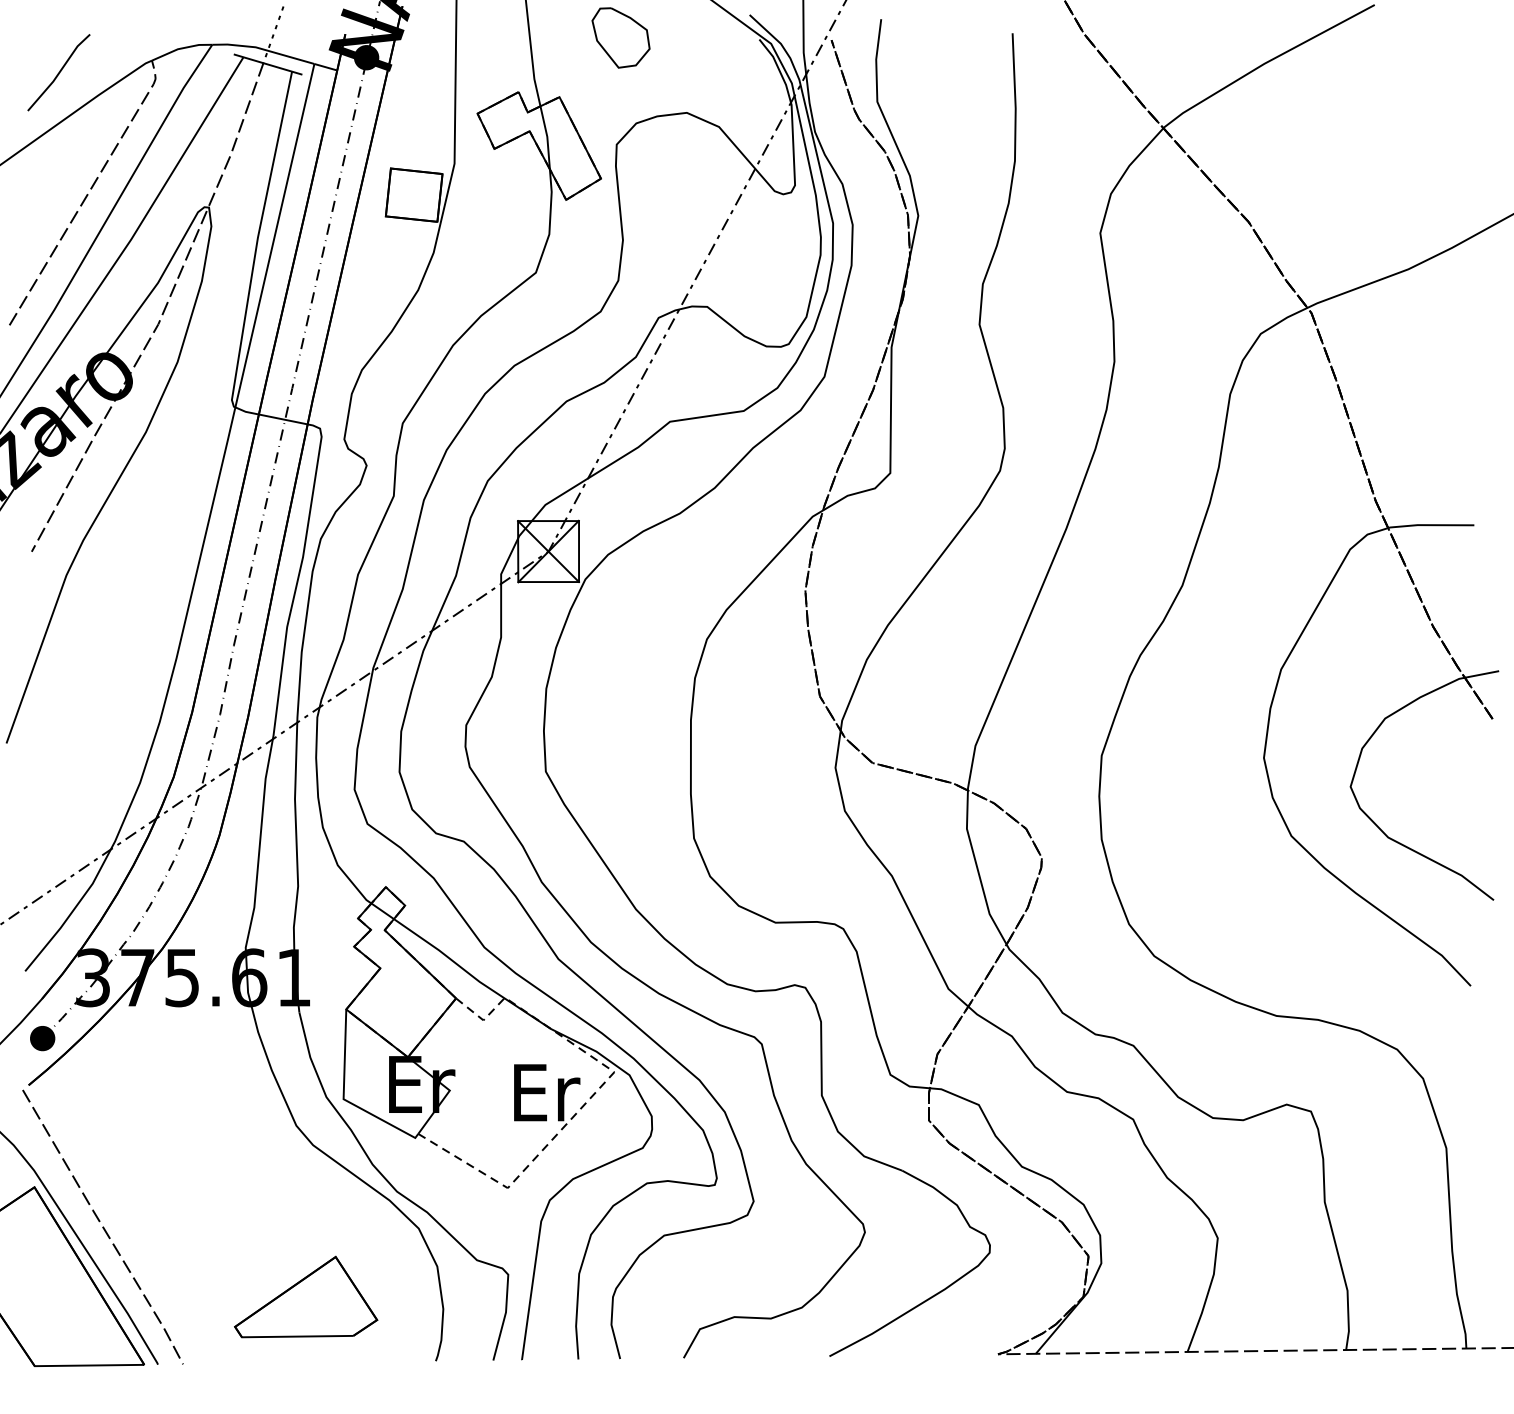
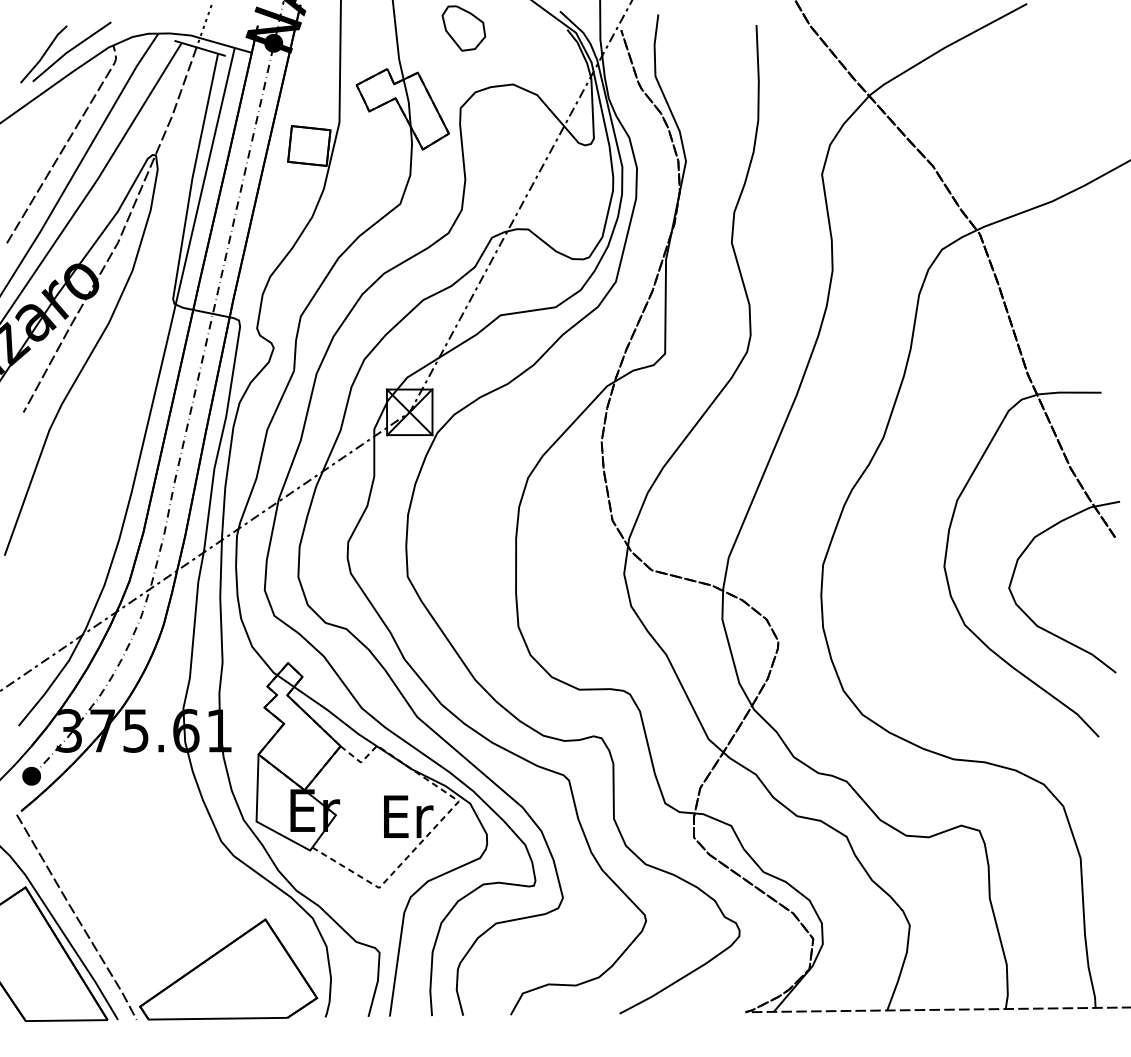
line: (95, 67) -> (71, 50), added
part: (305, 1296) -> (228, 969), size x1.67

